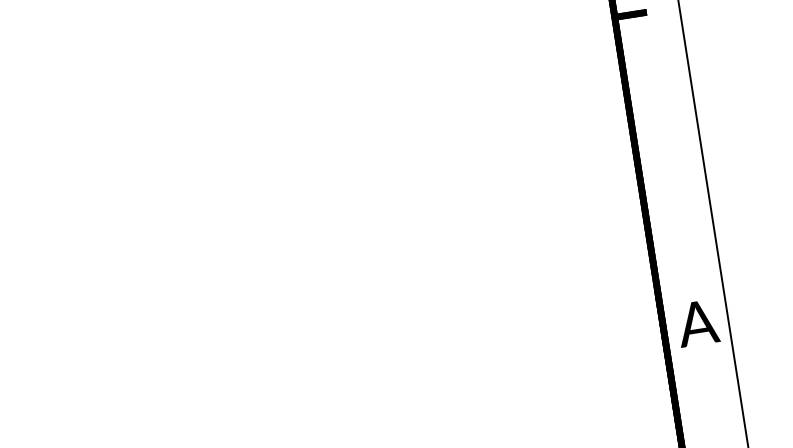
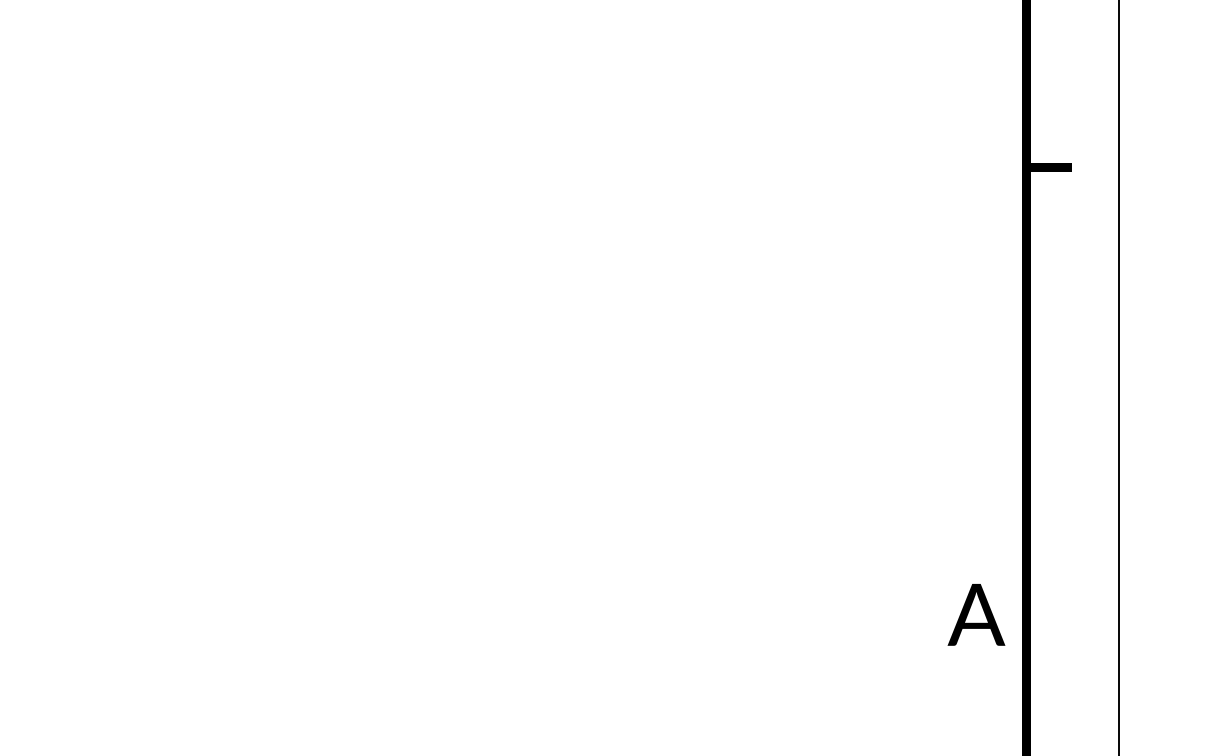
text: (697, 323) -> (976, 614), moved

